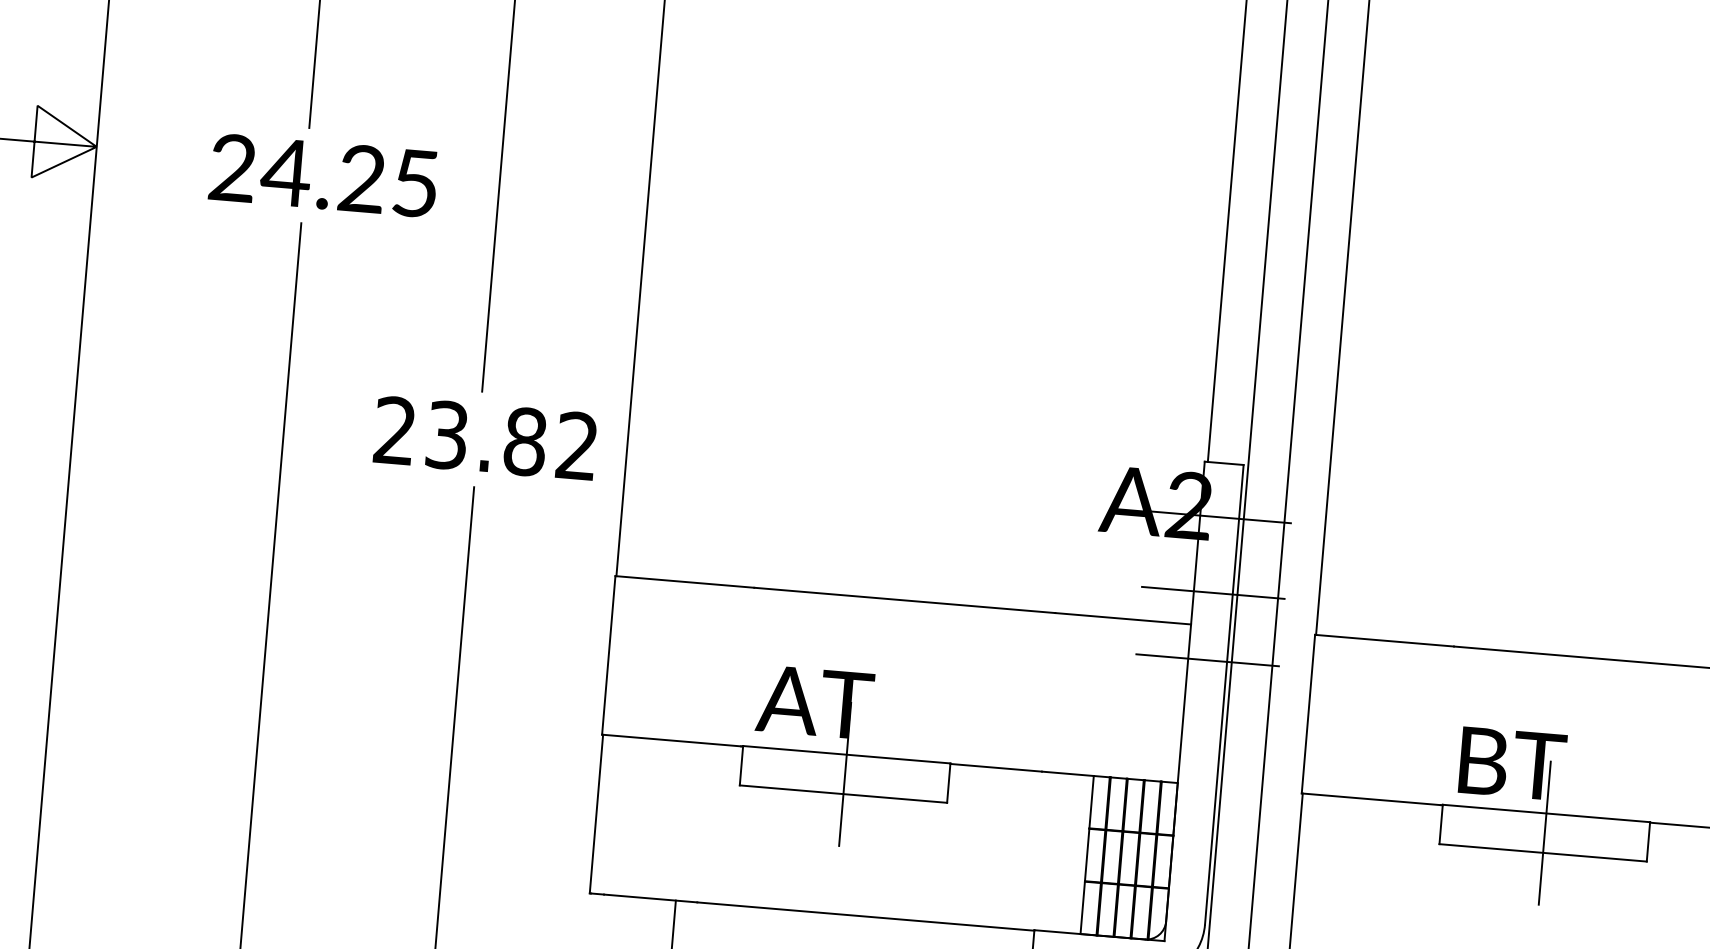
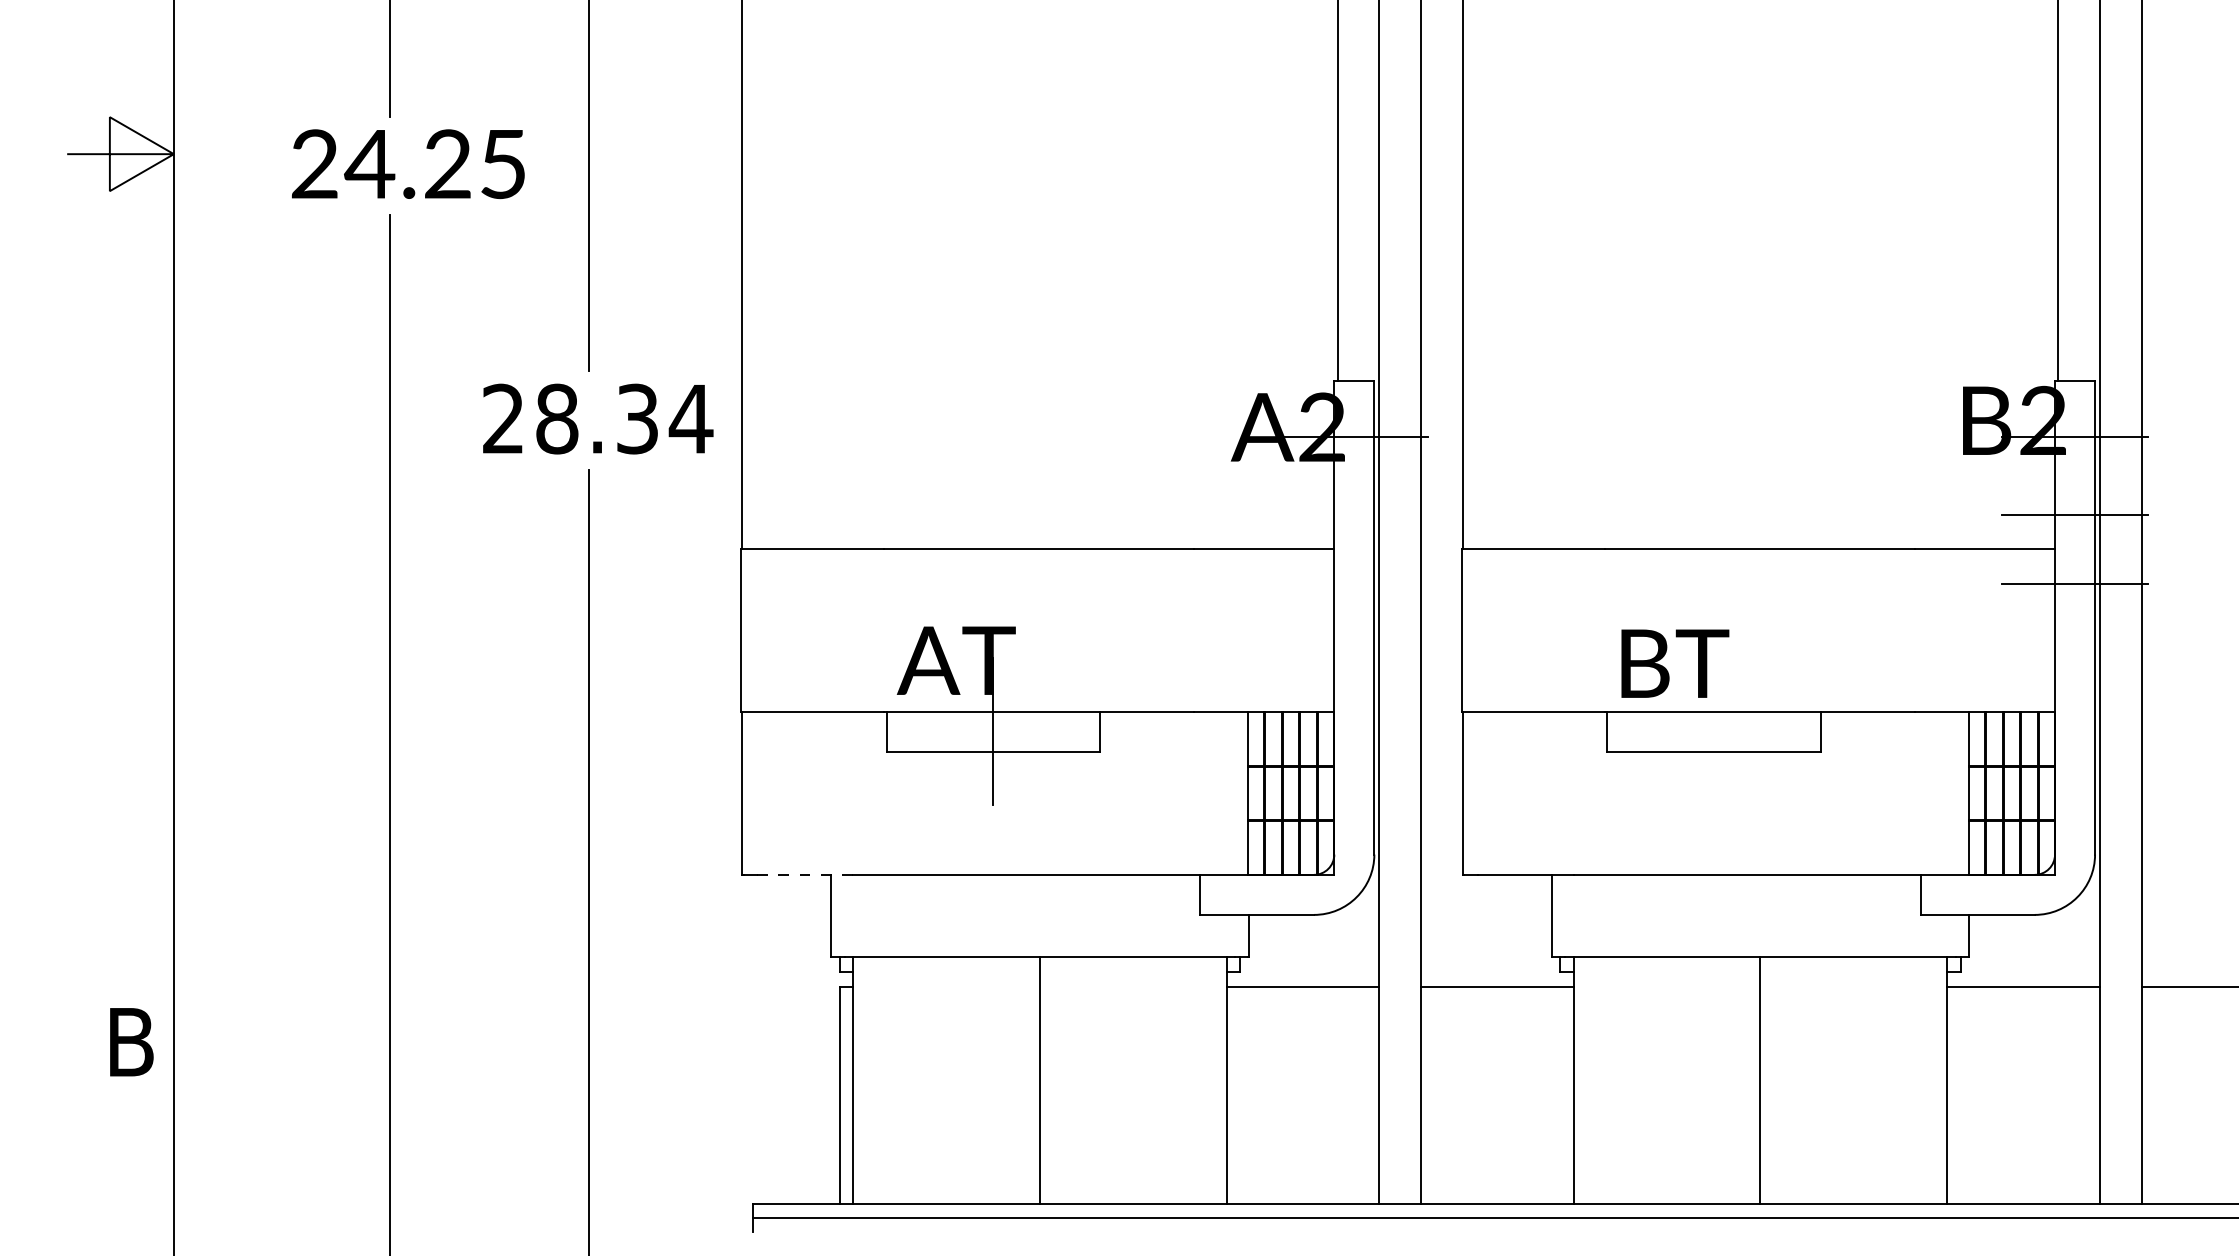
text: (512, 440) -> (624, 418), 23.82 -> 28.34
line: (1212, 592) -> (1353, 514), removed
line: (1206, 659) -> (1353, 583), removed
line: (1545, 832) -> (1714, 731), removed
line: (651, 898) -> (805, 875), solid -> dashed

